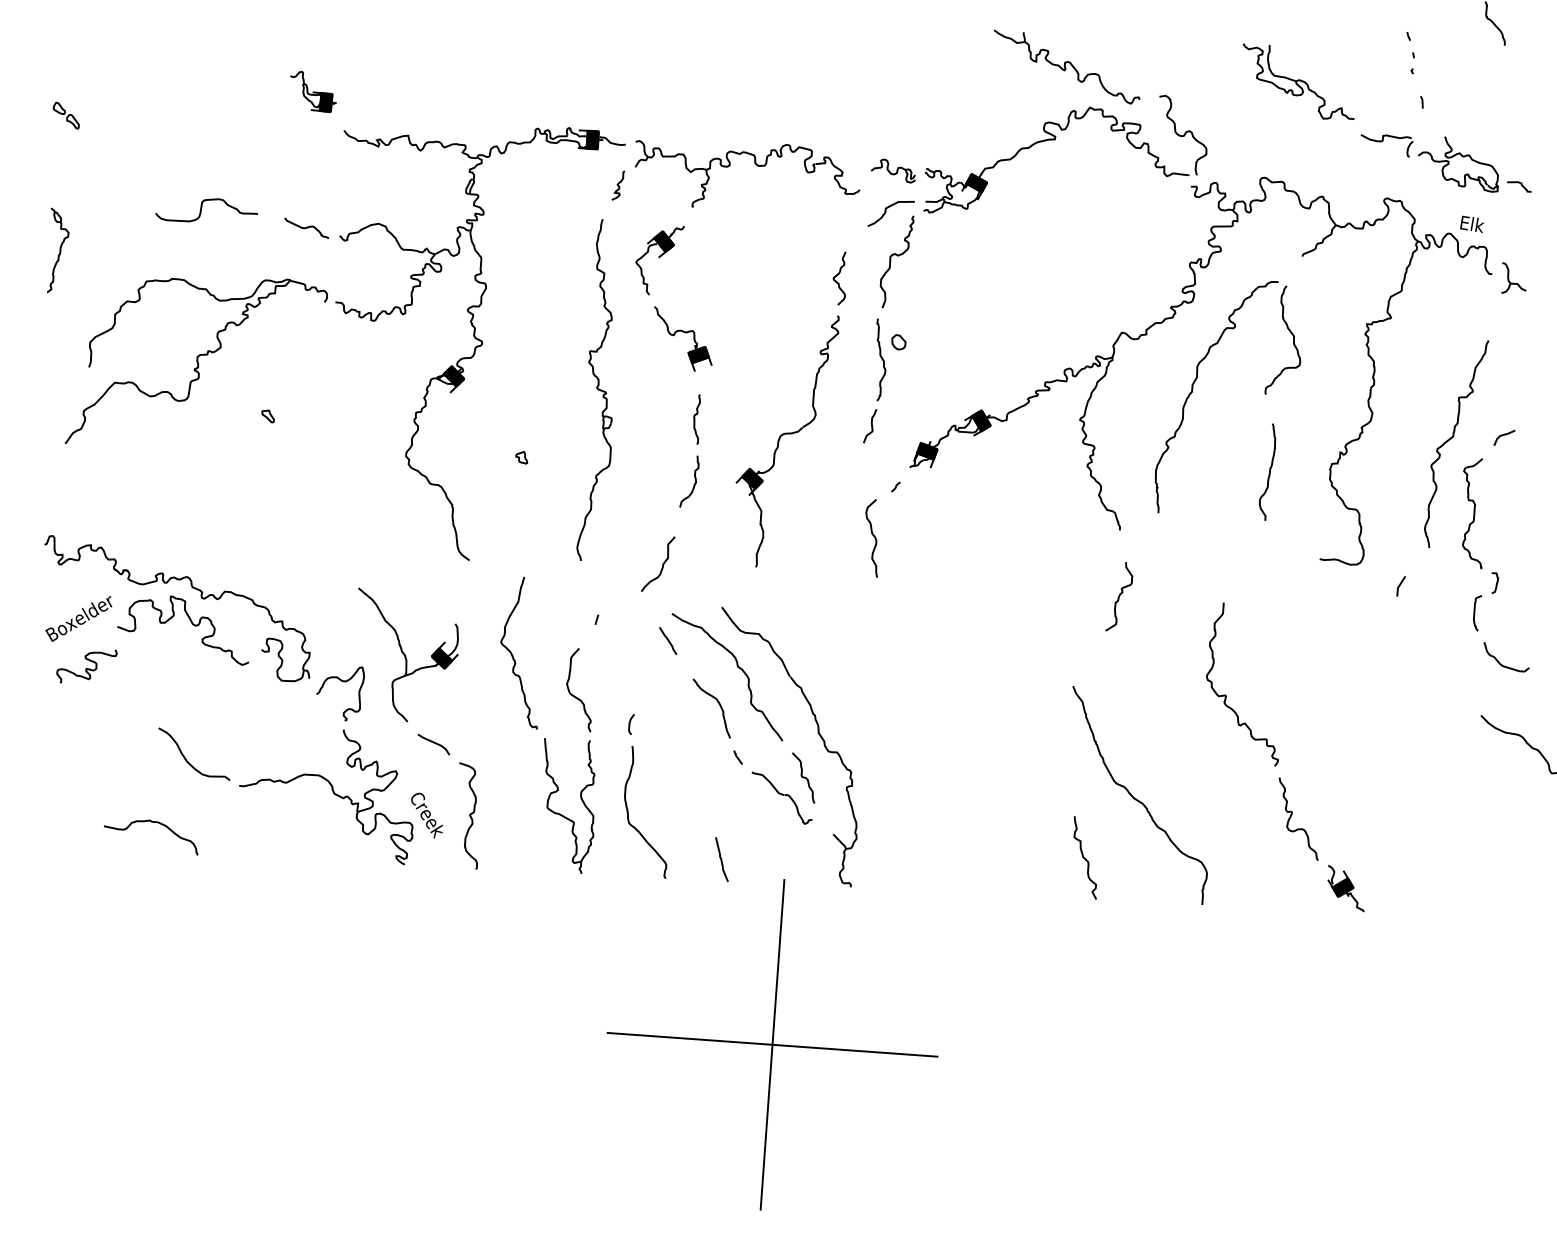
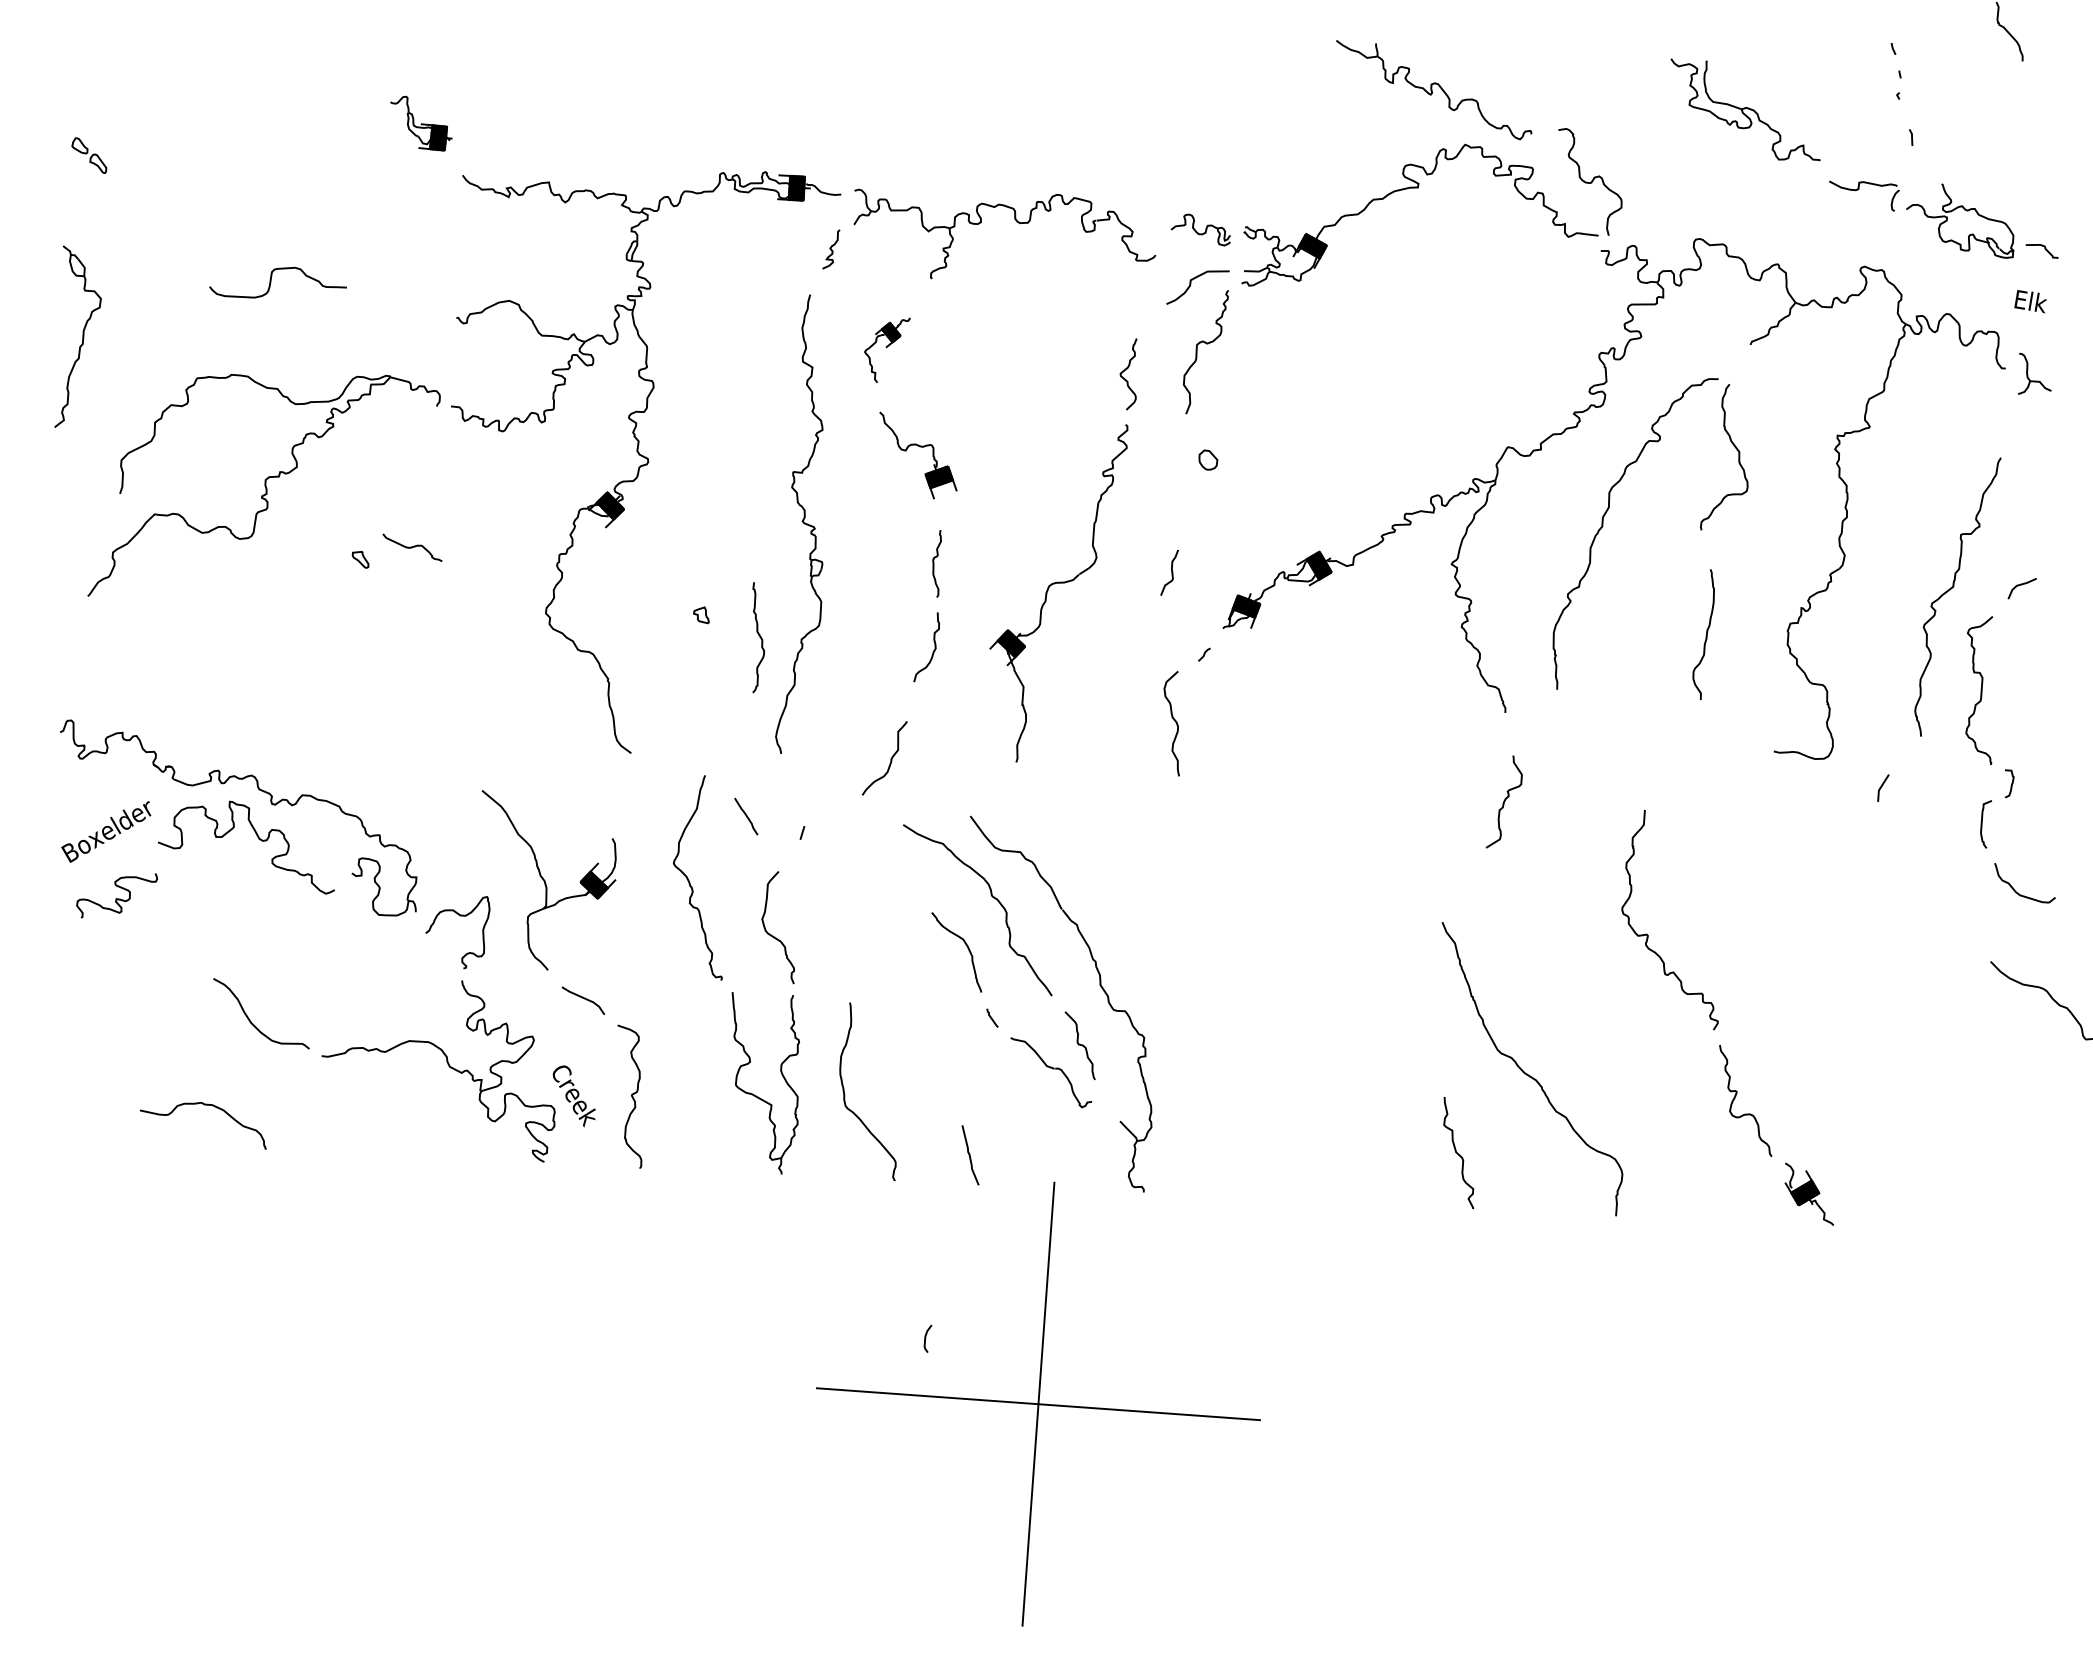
text: (1472, 224) -> (2030, 301), moved
curve: (306, 228) -> (412, 547), moved
part: (58, 250) -> (78, 336), size x1.6
part: (660, 260) -> (887, 350), size x0.7
curve: (881, 359) -> (759, 637), moved
curve: (668, 640) -> (746, 816), moved
curve: (630, 724) -> (926, 1338), moved

